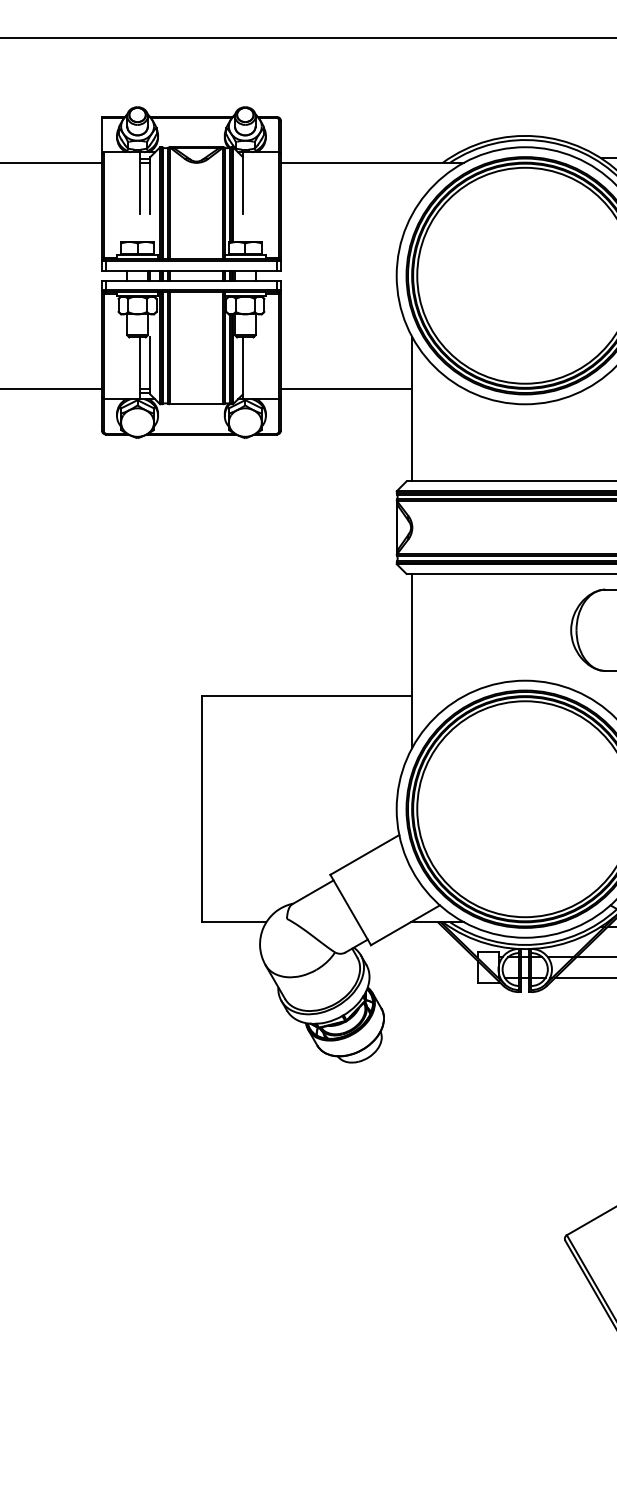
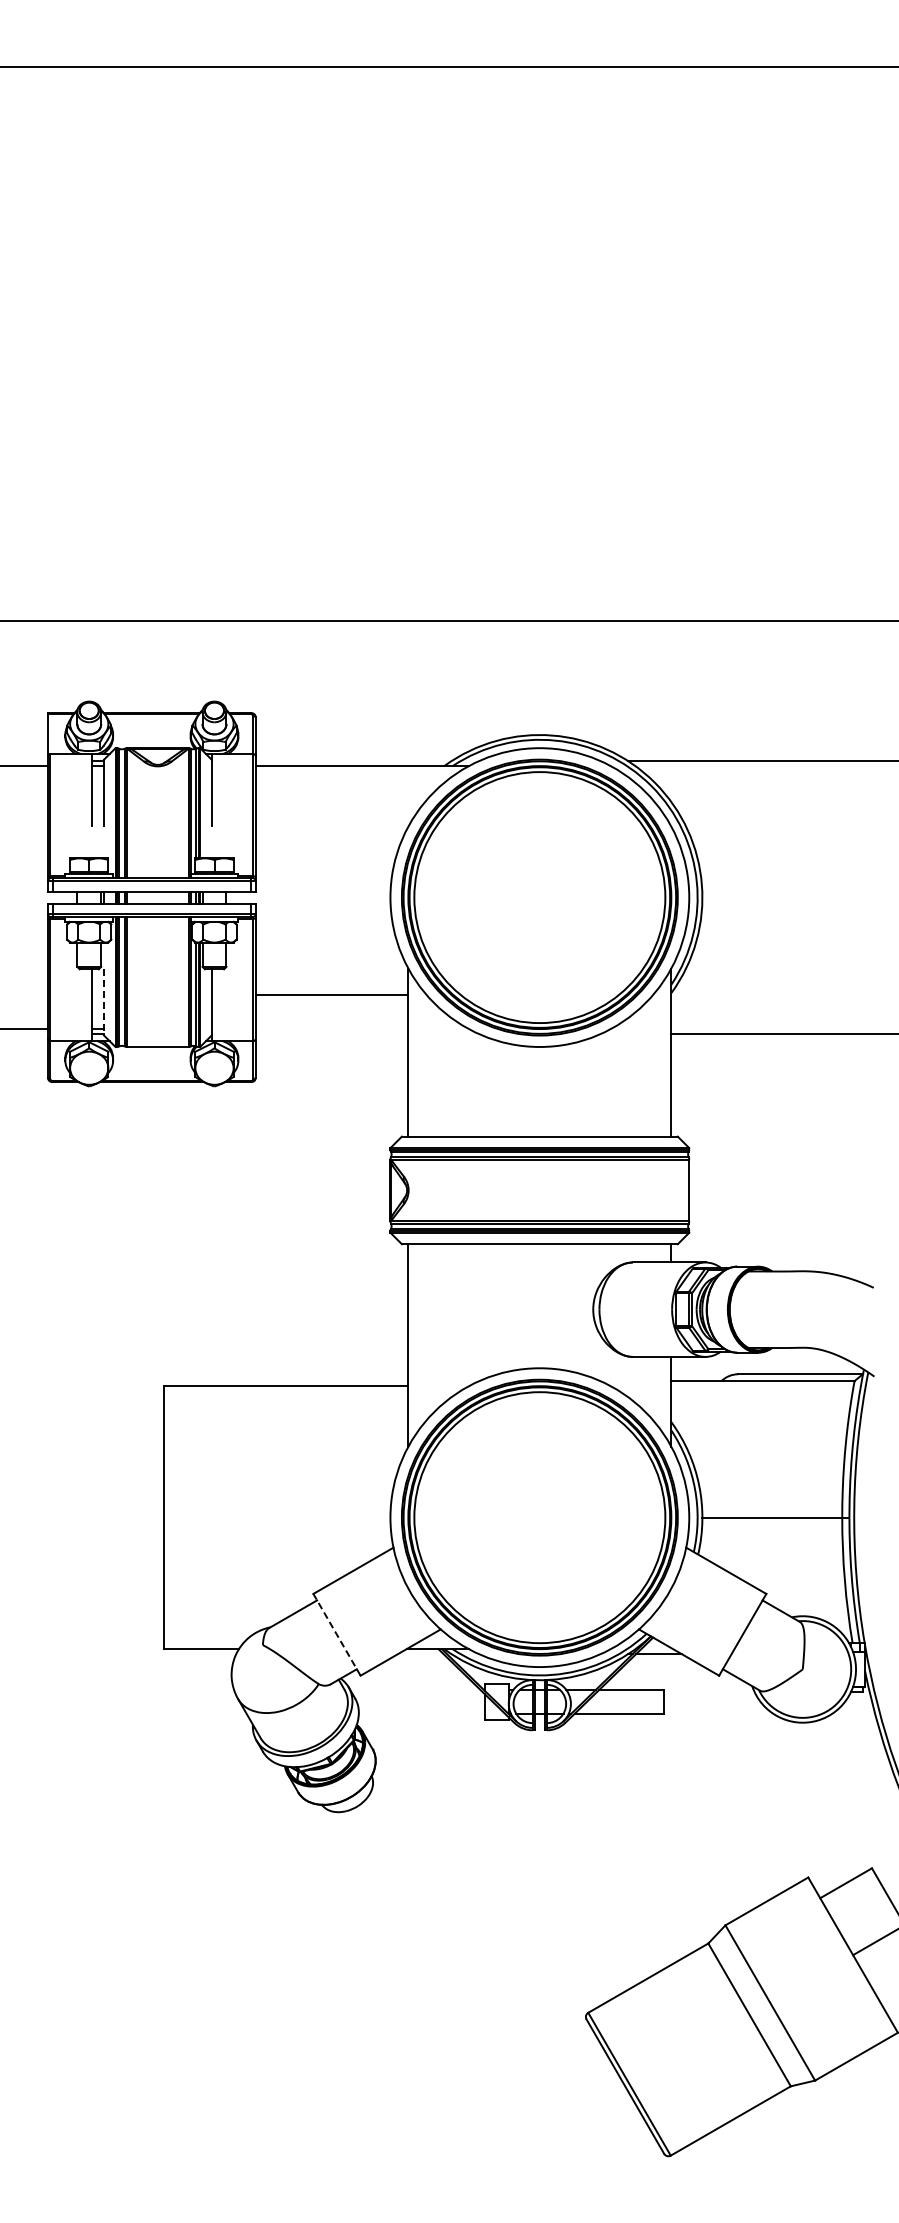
line: (150, 366) -> (104, 1002), solid -> dashed
line: (345, 389) -> (331, 995), moved
line: (350, 909) -> (336, 1634), solid -> dashed

